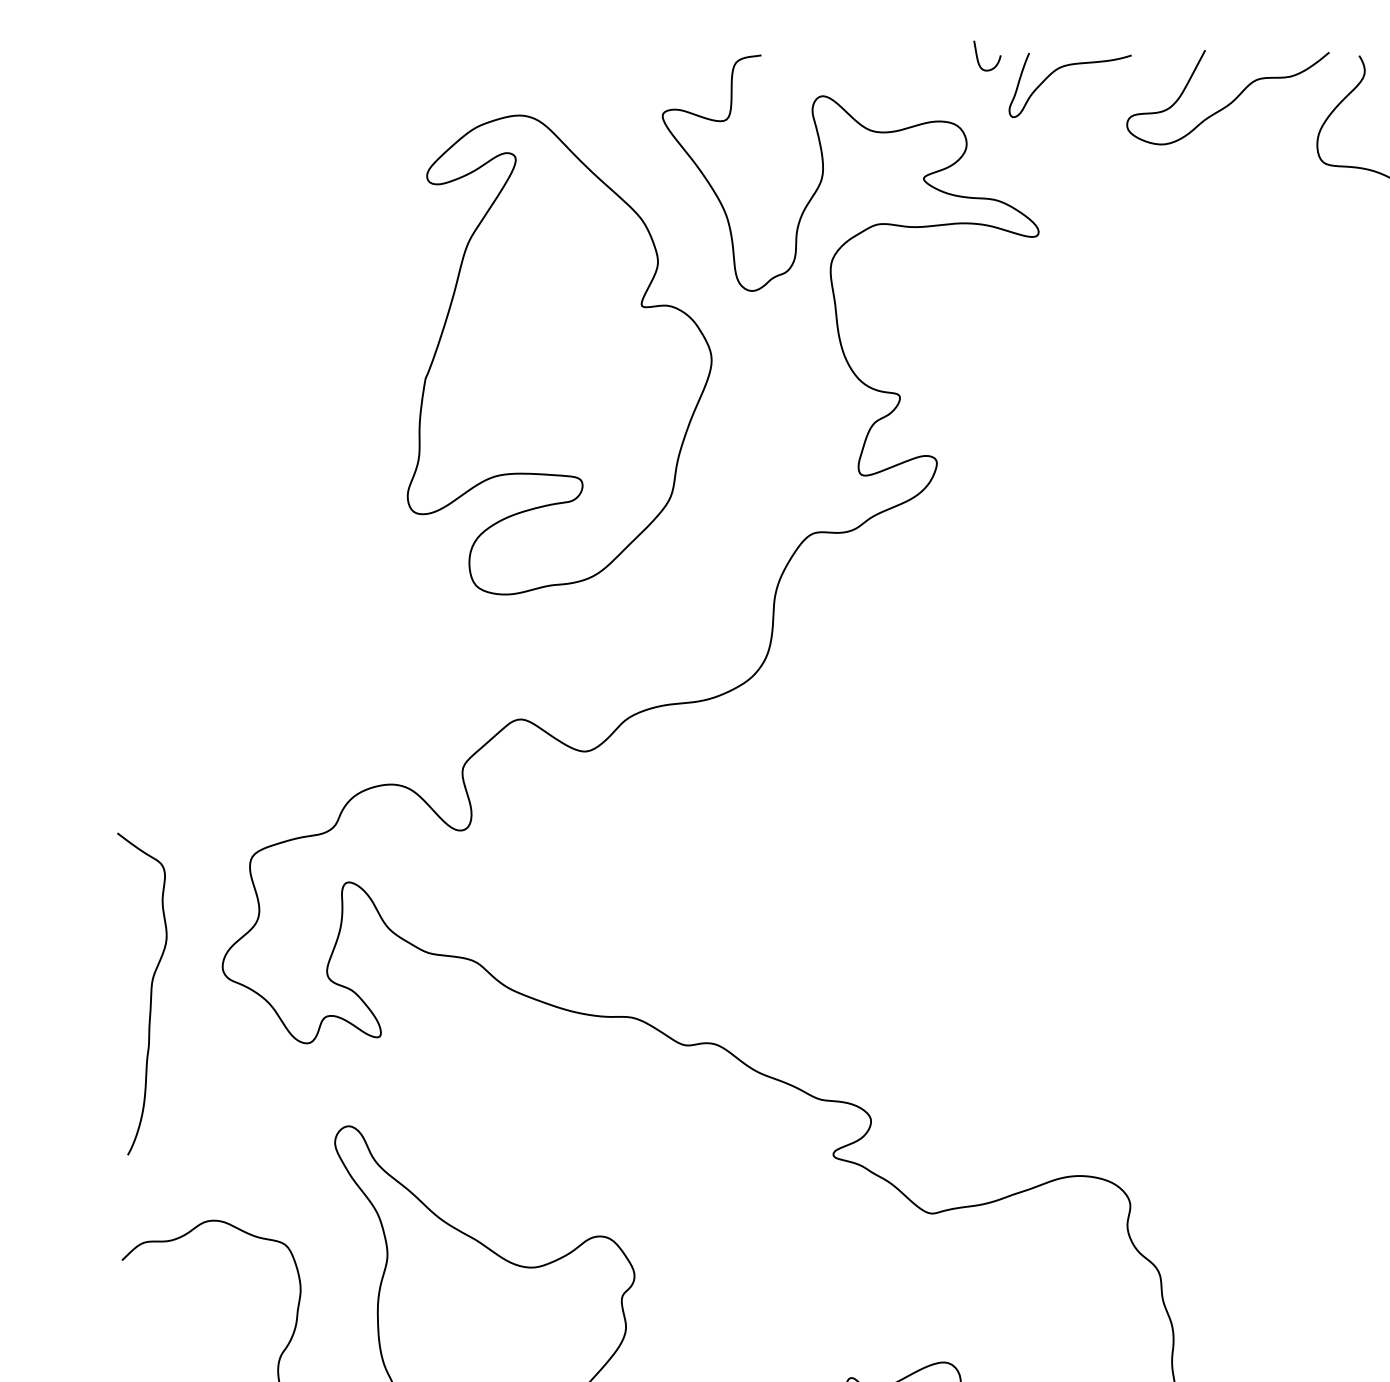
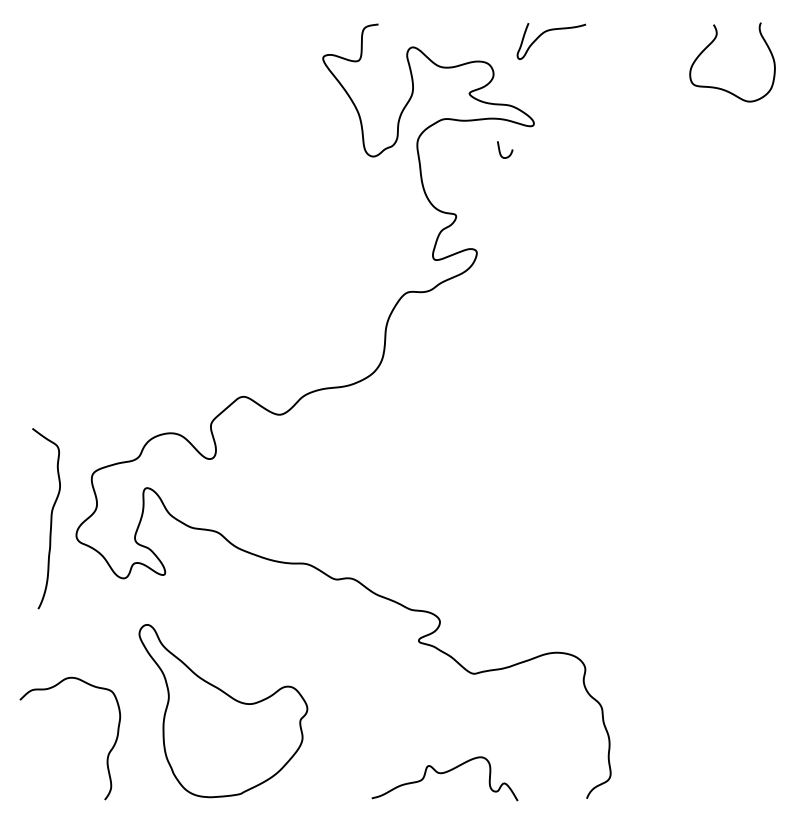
curve: (979, 55) -> (500, 149), moved
curve: (1230, 101) -> (641, 50), removed
part: (559, 355) -> (265, 192), removed
curve: (149, 993) -> (50, 518), moved

